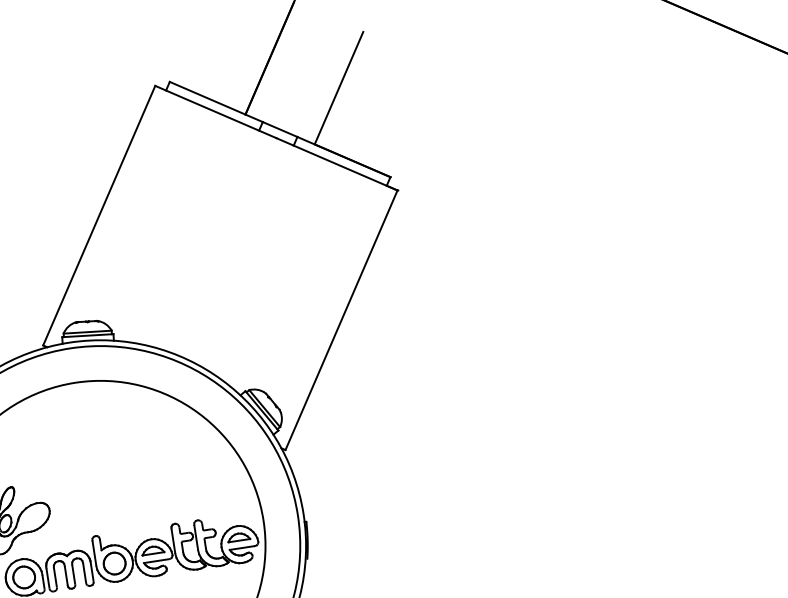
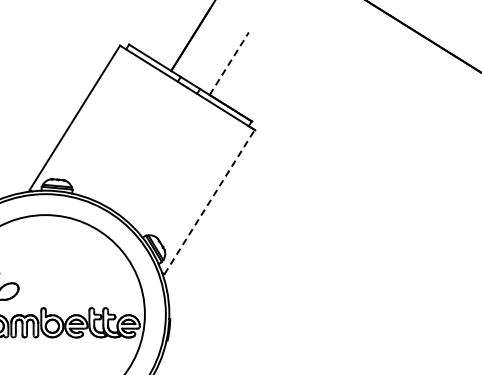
line: (339, 87) -> (229, 63), solid -> dashed
line: (341, 319) -> (209, 201), solid -> dashed

